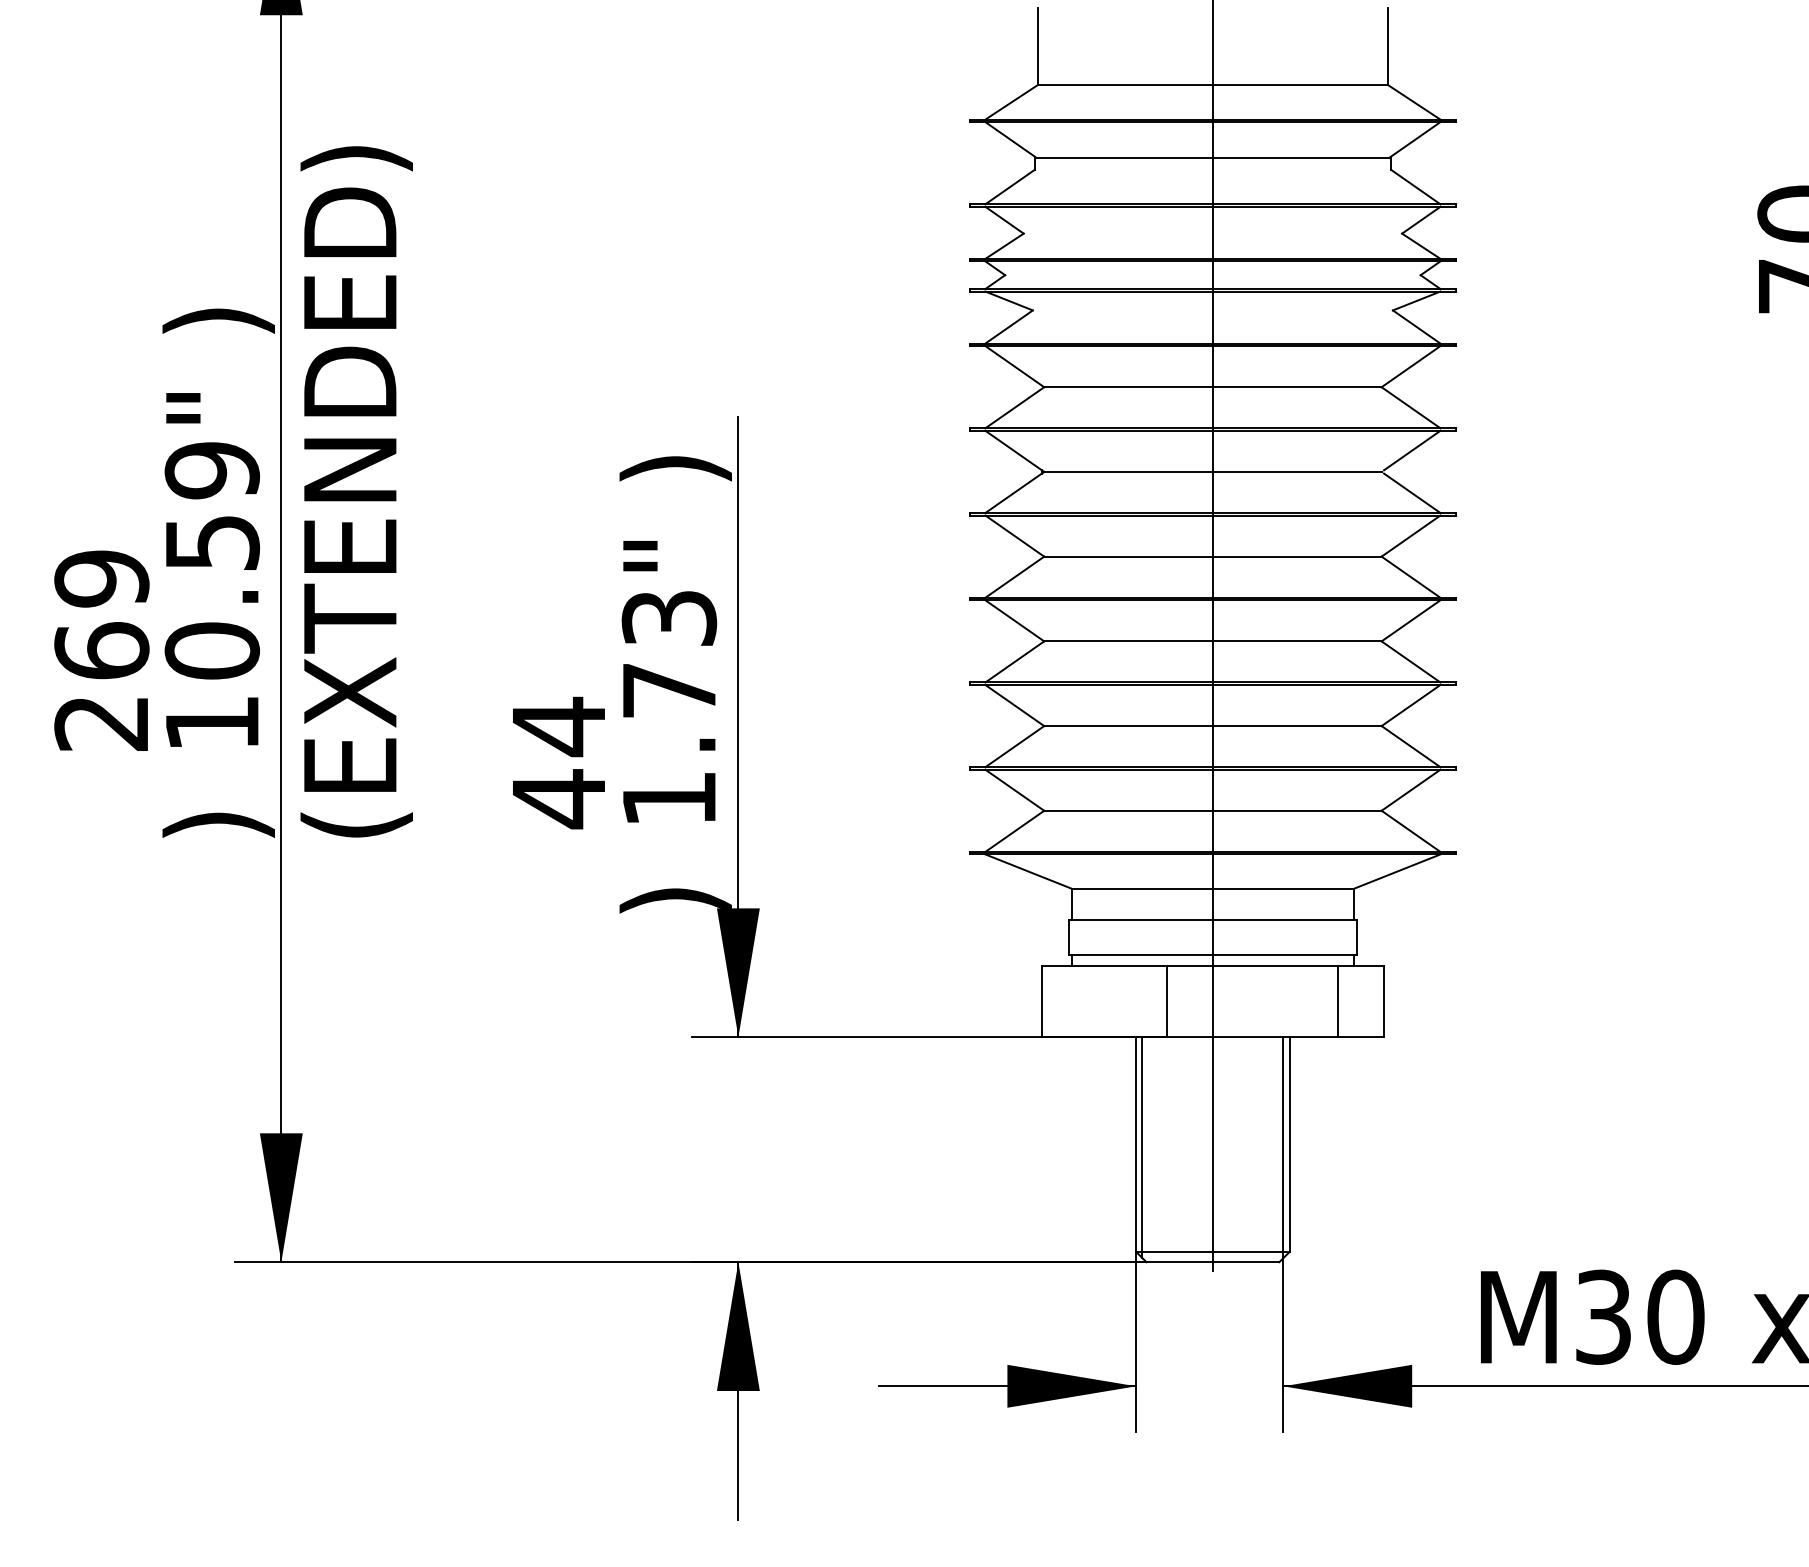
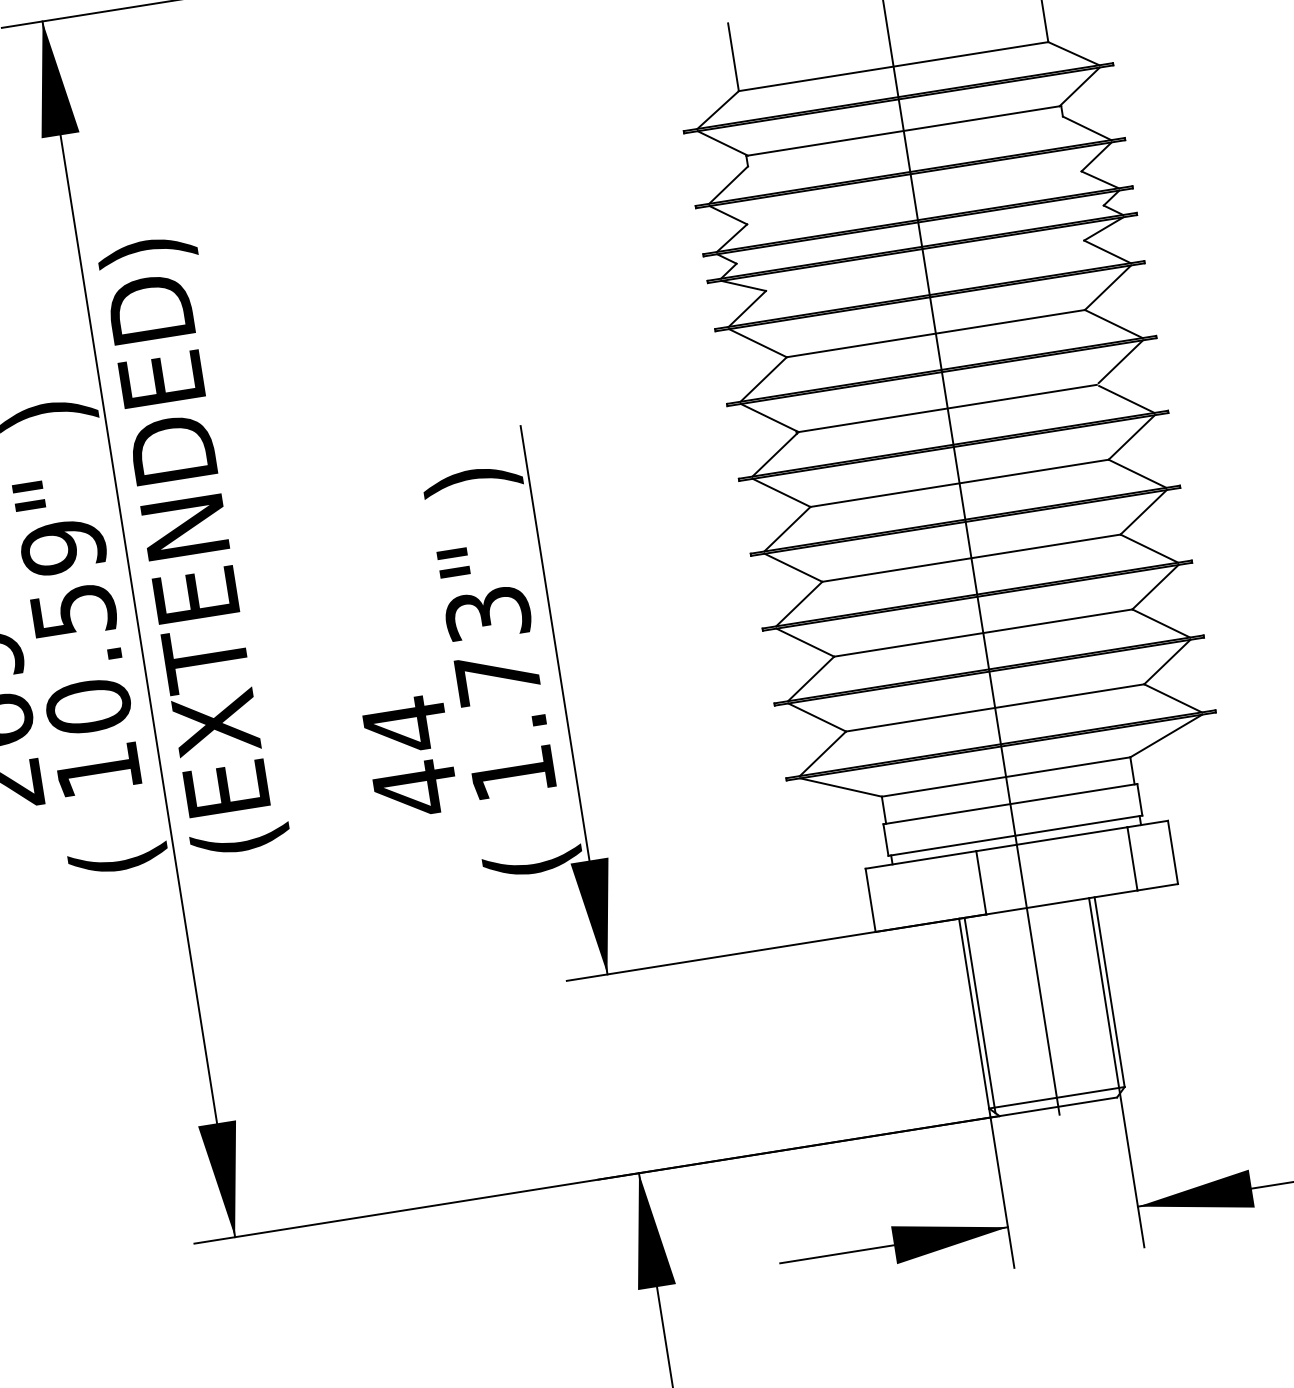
text: (218, 824) -> (118, 859), ) -> (
text: (675, 900) -> (532, 862), ) -> (

